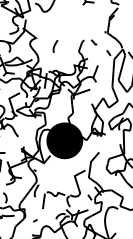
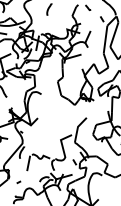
fill: (64, 140) -> (52, 103), removed

